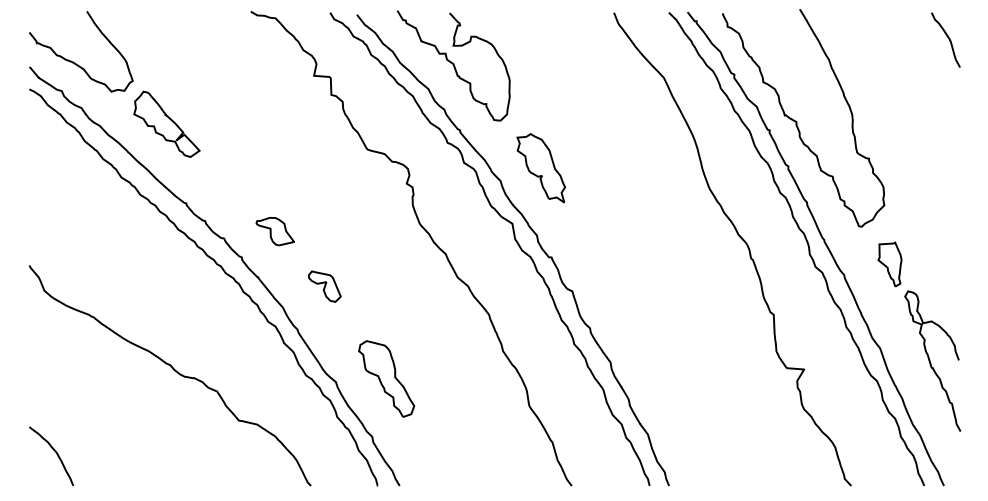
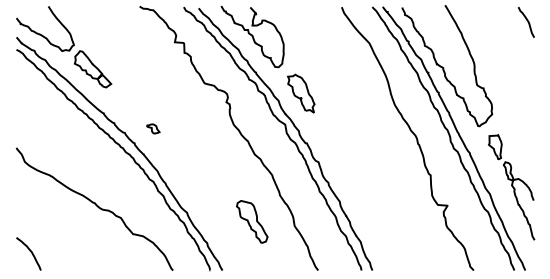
part: (275, 230) -> (153, 128), size x0.6
part: (324, 286) -> (180, 159), removed
part: (387, 378) -> (252, 221), moved

